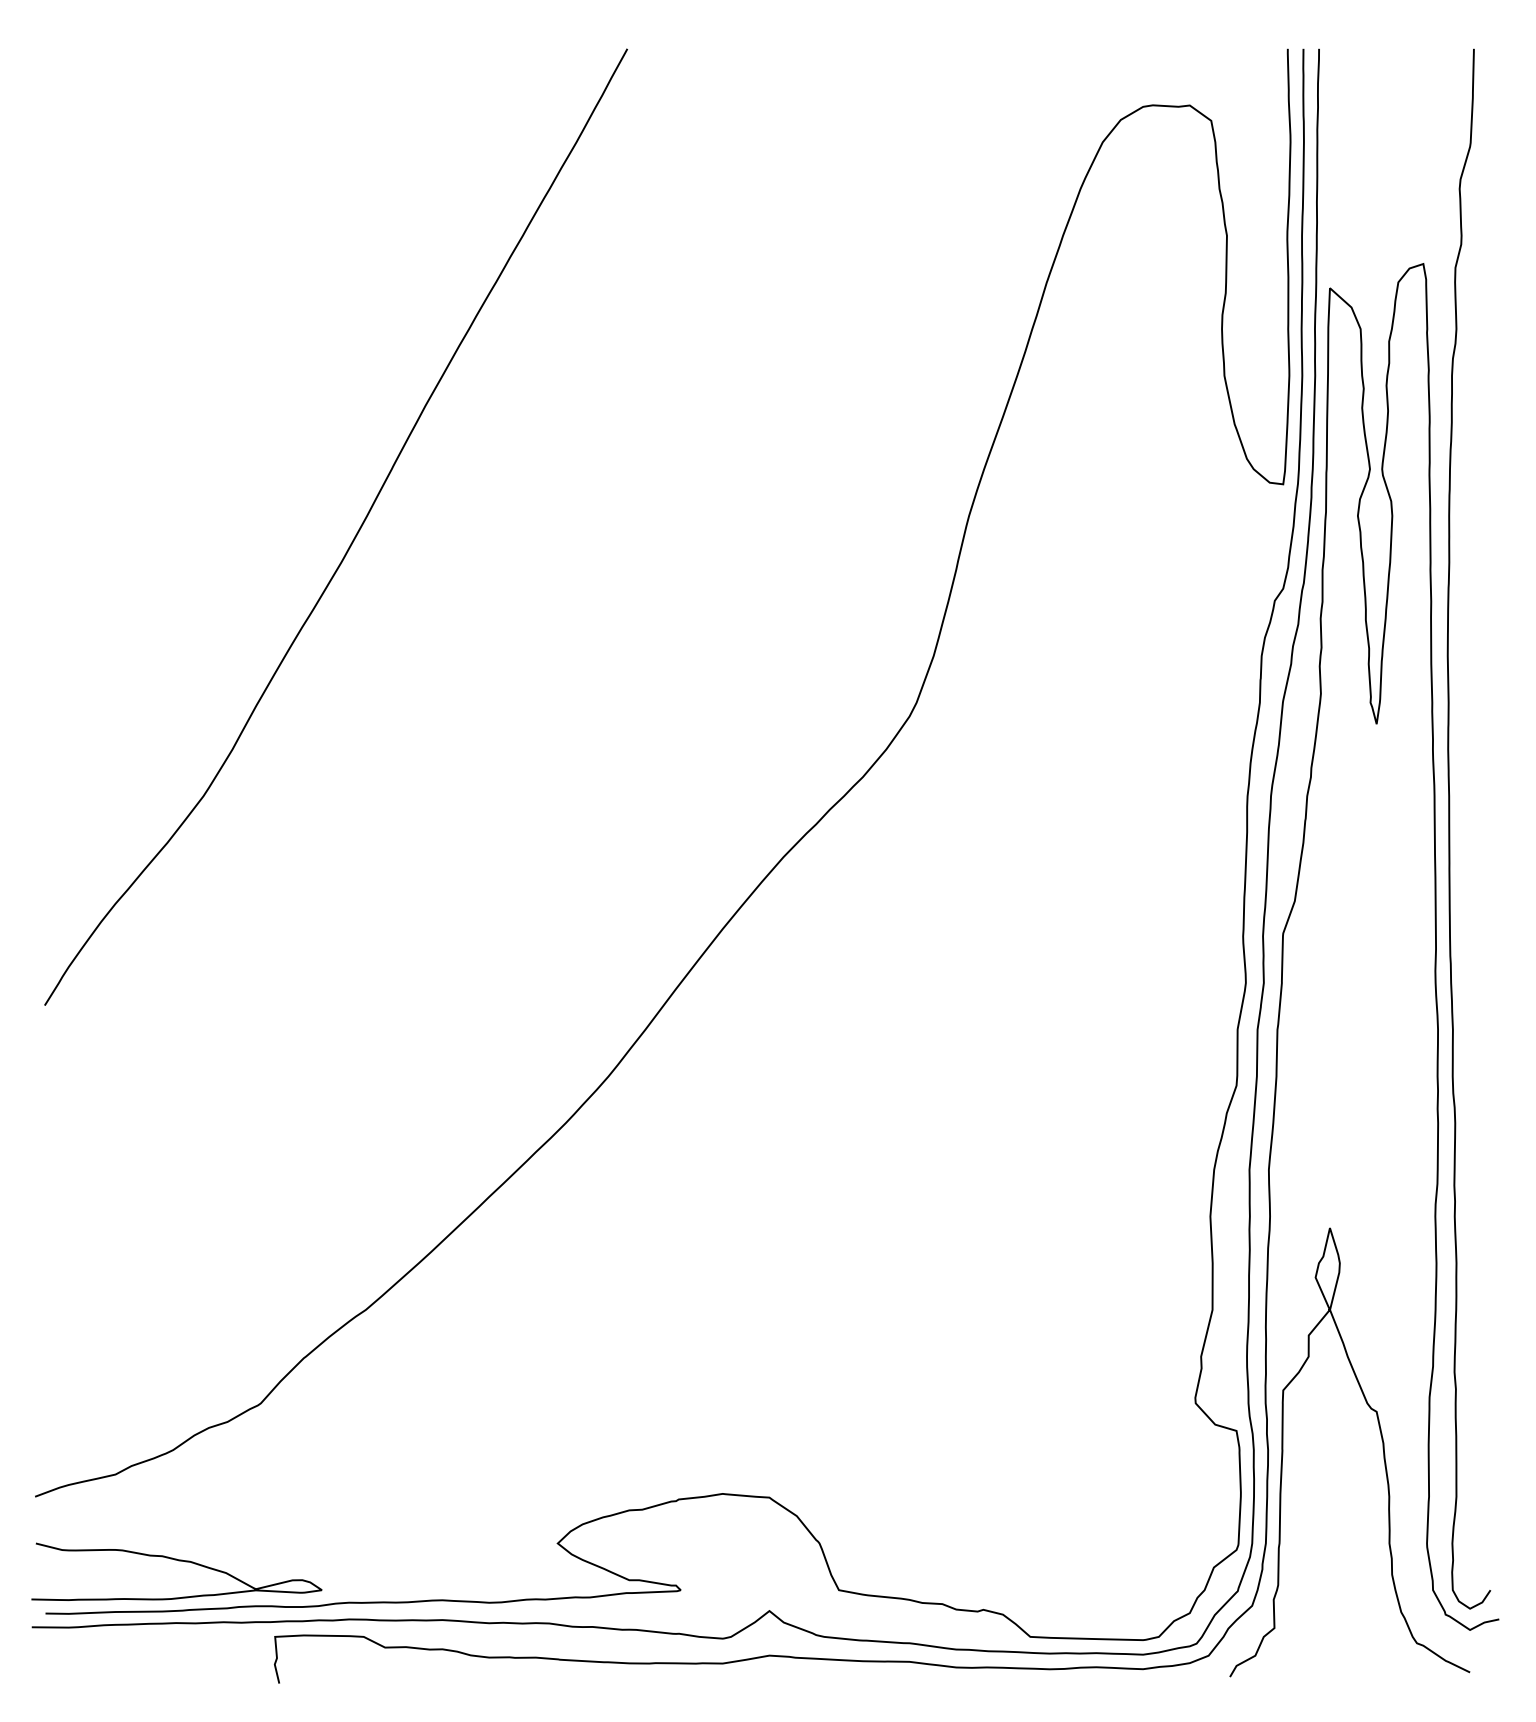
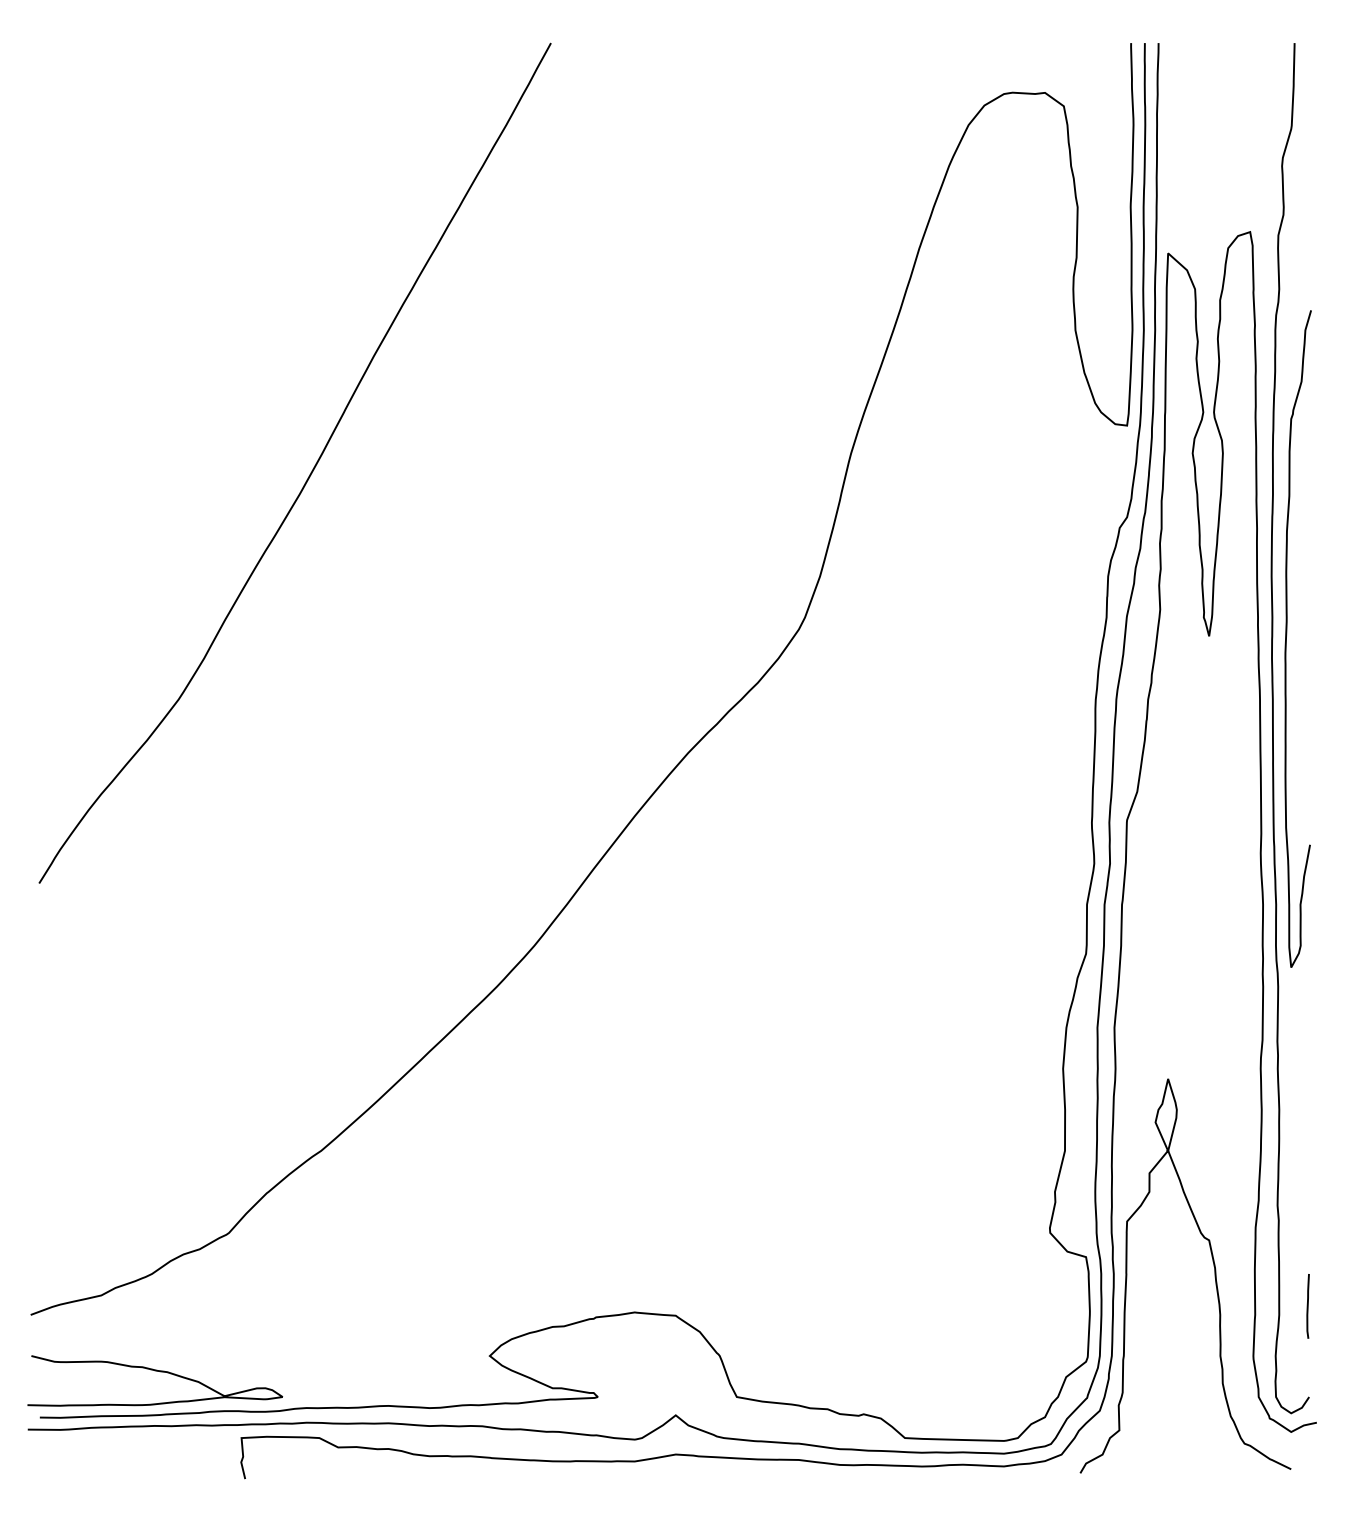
curve: (1465, 722) -> (1287, 634), added
curve: (1488, 1487) -> (1307, 1306), added

